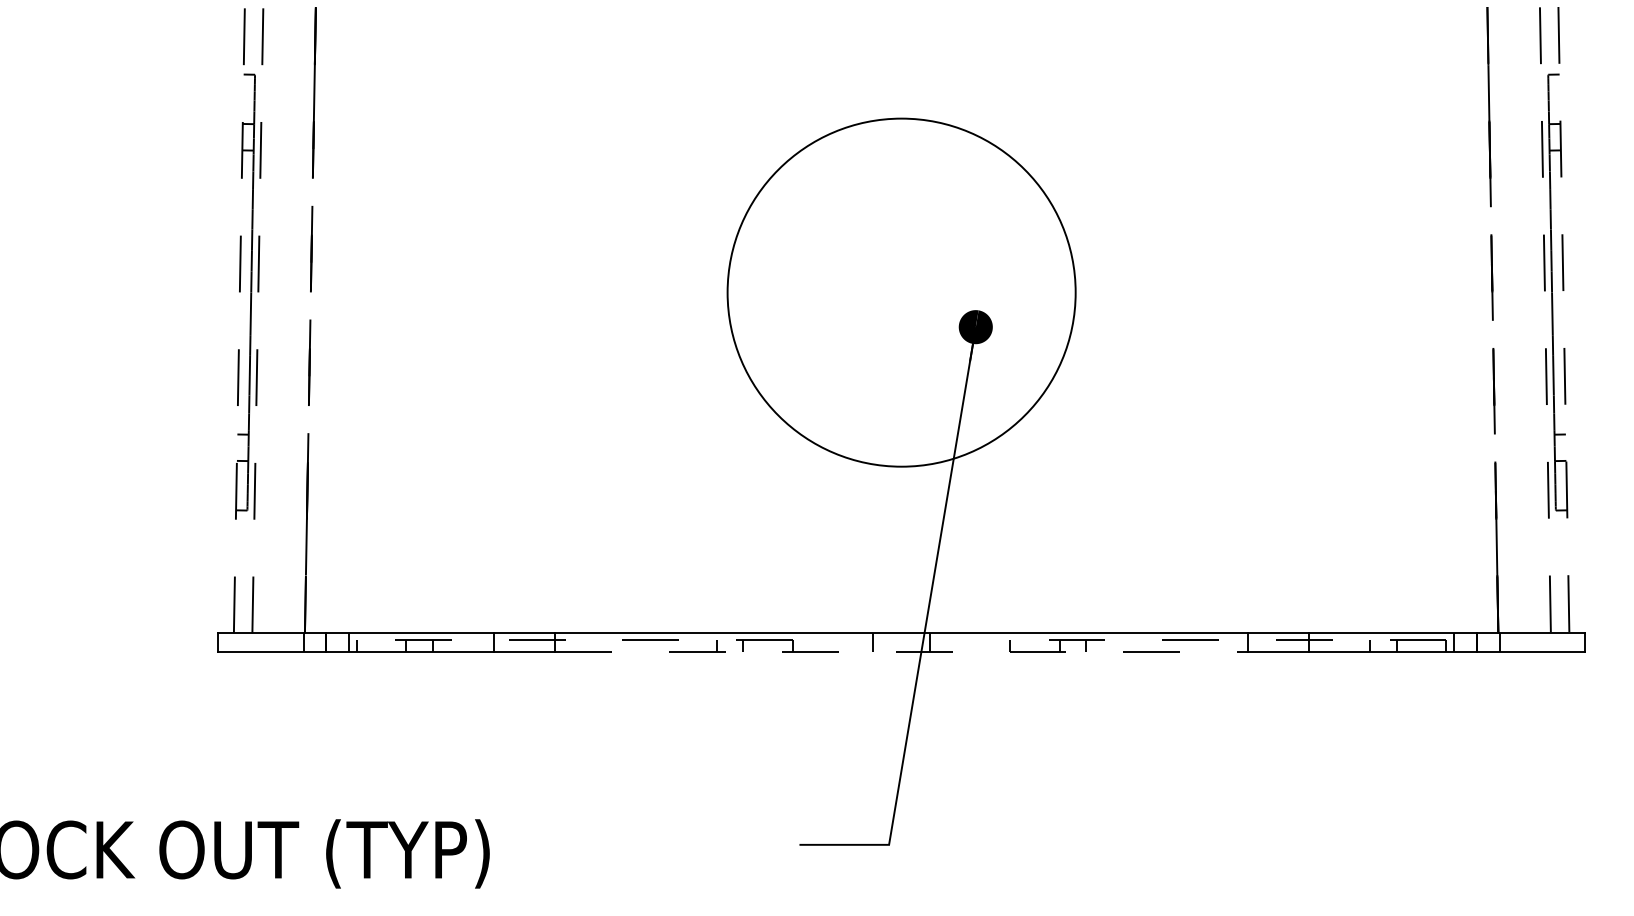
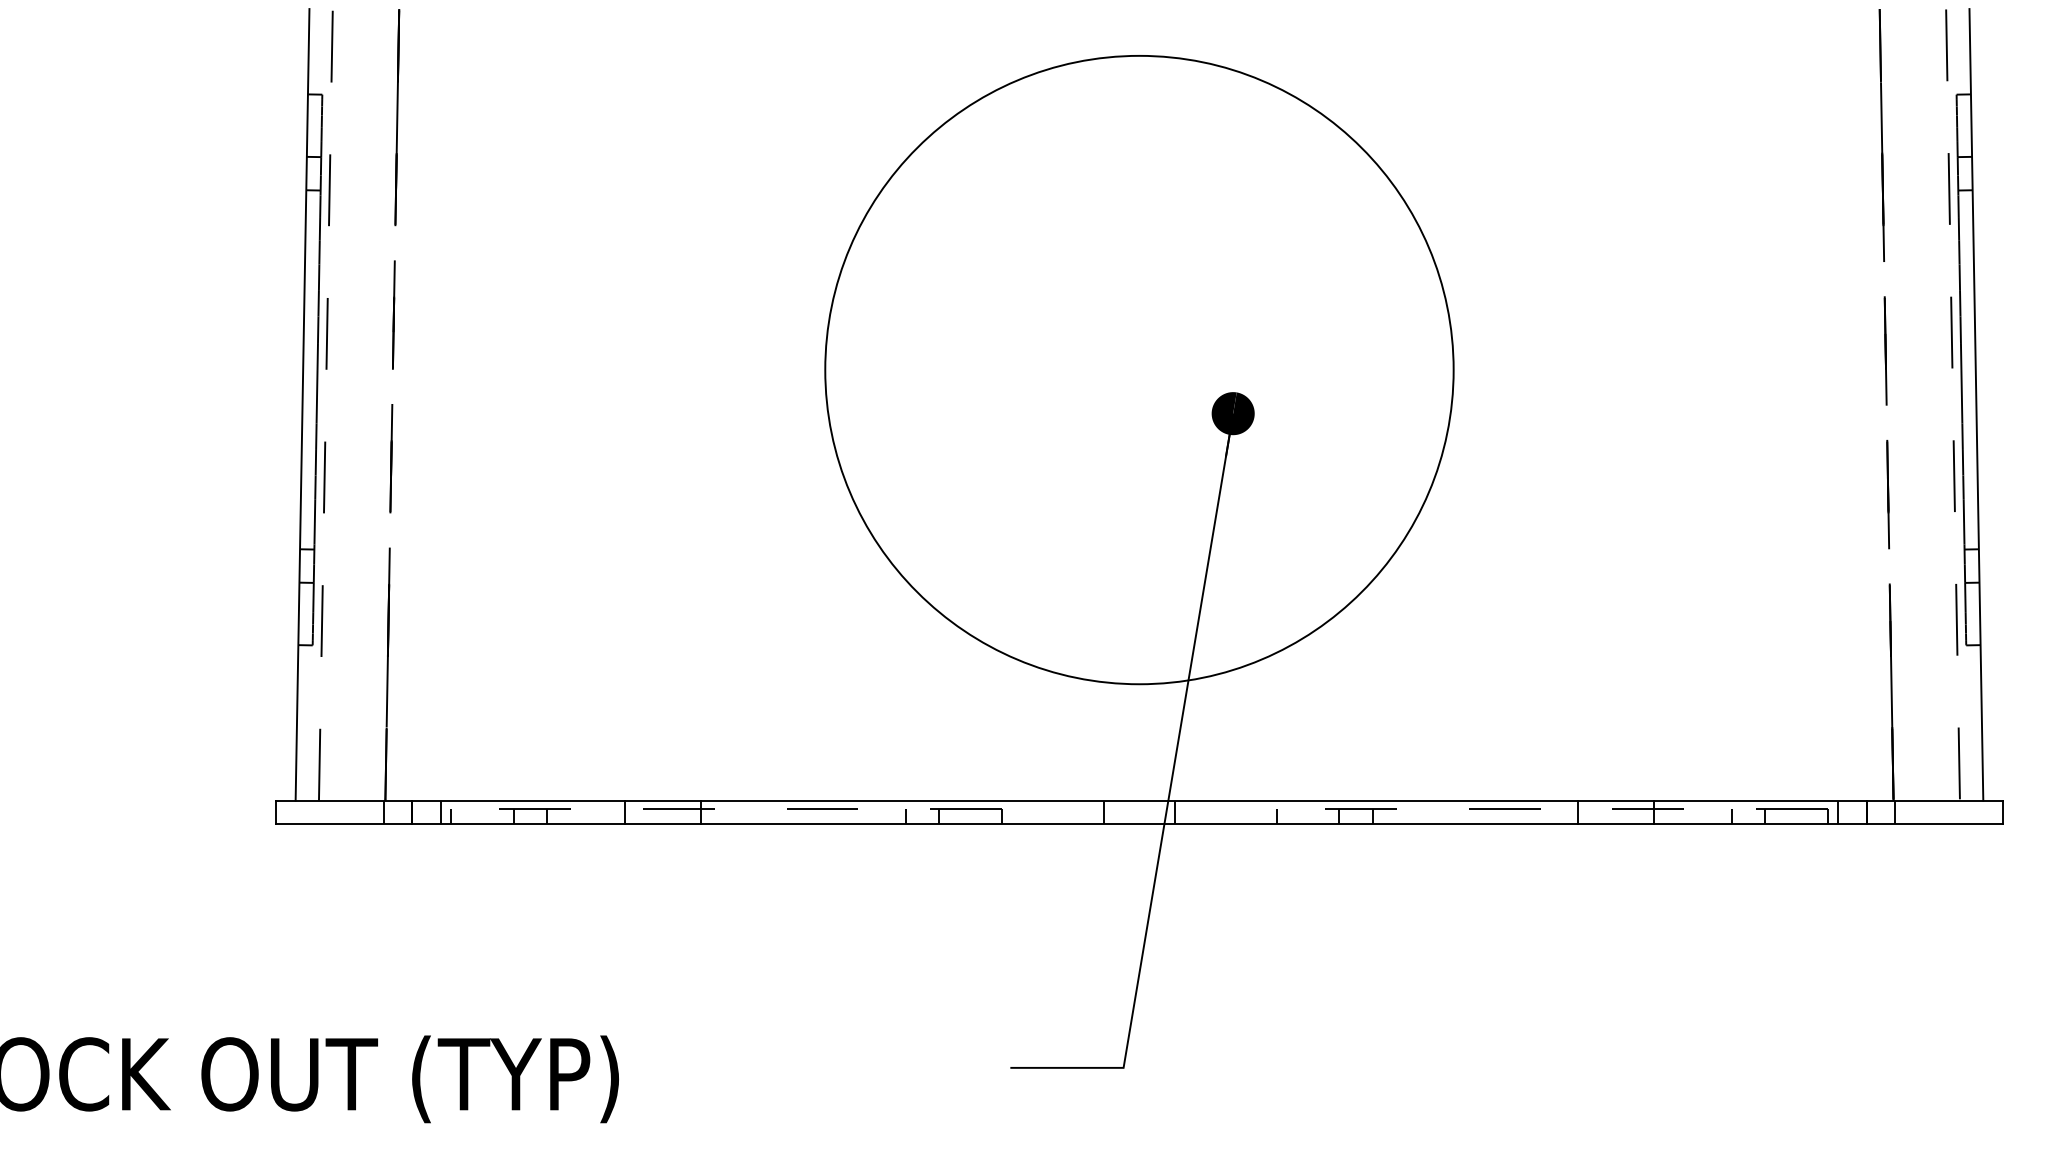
circle: (901, 292) -> (1139, 369), size x1.43
line: (239, 319) -> (302, 404), dashed -> solid
line: (1563, 319) -> (1976, 404), dashed -> solid
line: (901, 651) -> (1139, 823), dashed -> solid

